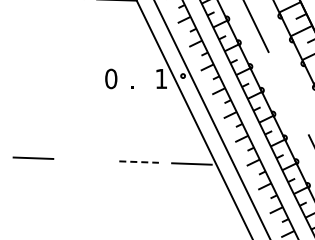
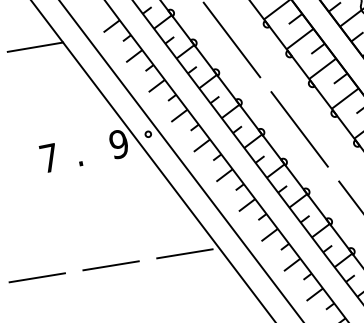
text: (111, 78) -> (49, 157), 0 -> 7
text: (161, 78) -> (119, 143), 1 -> 9
line: (288, 93) -> (299, 129), added
line: (86, 159) -> (37, 276), added
line: (139, 162) -> (111, 266), dashed -> solid

